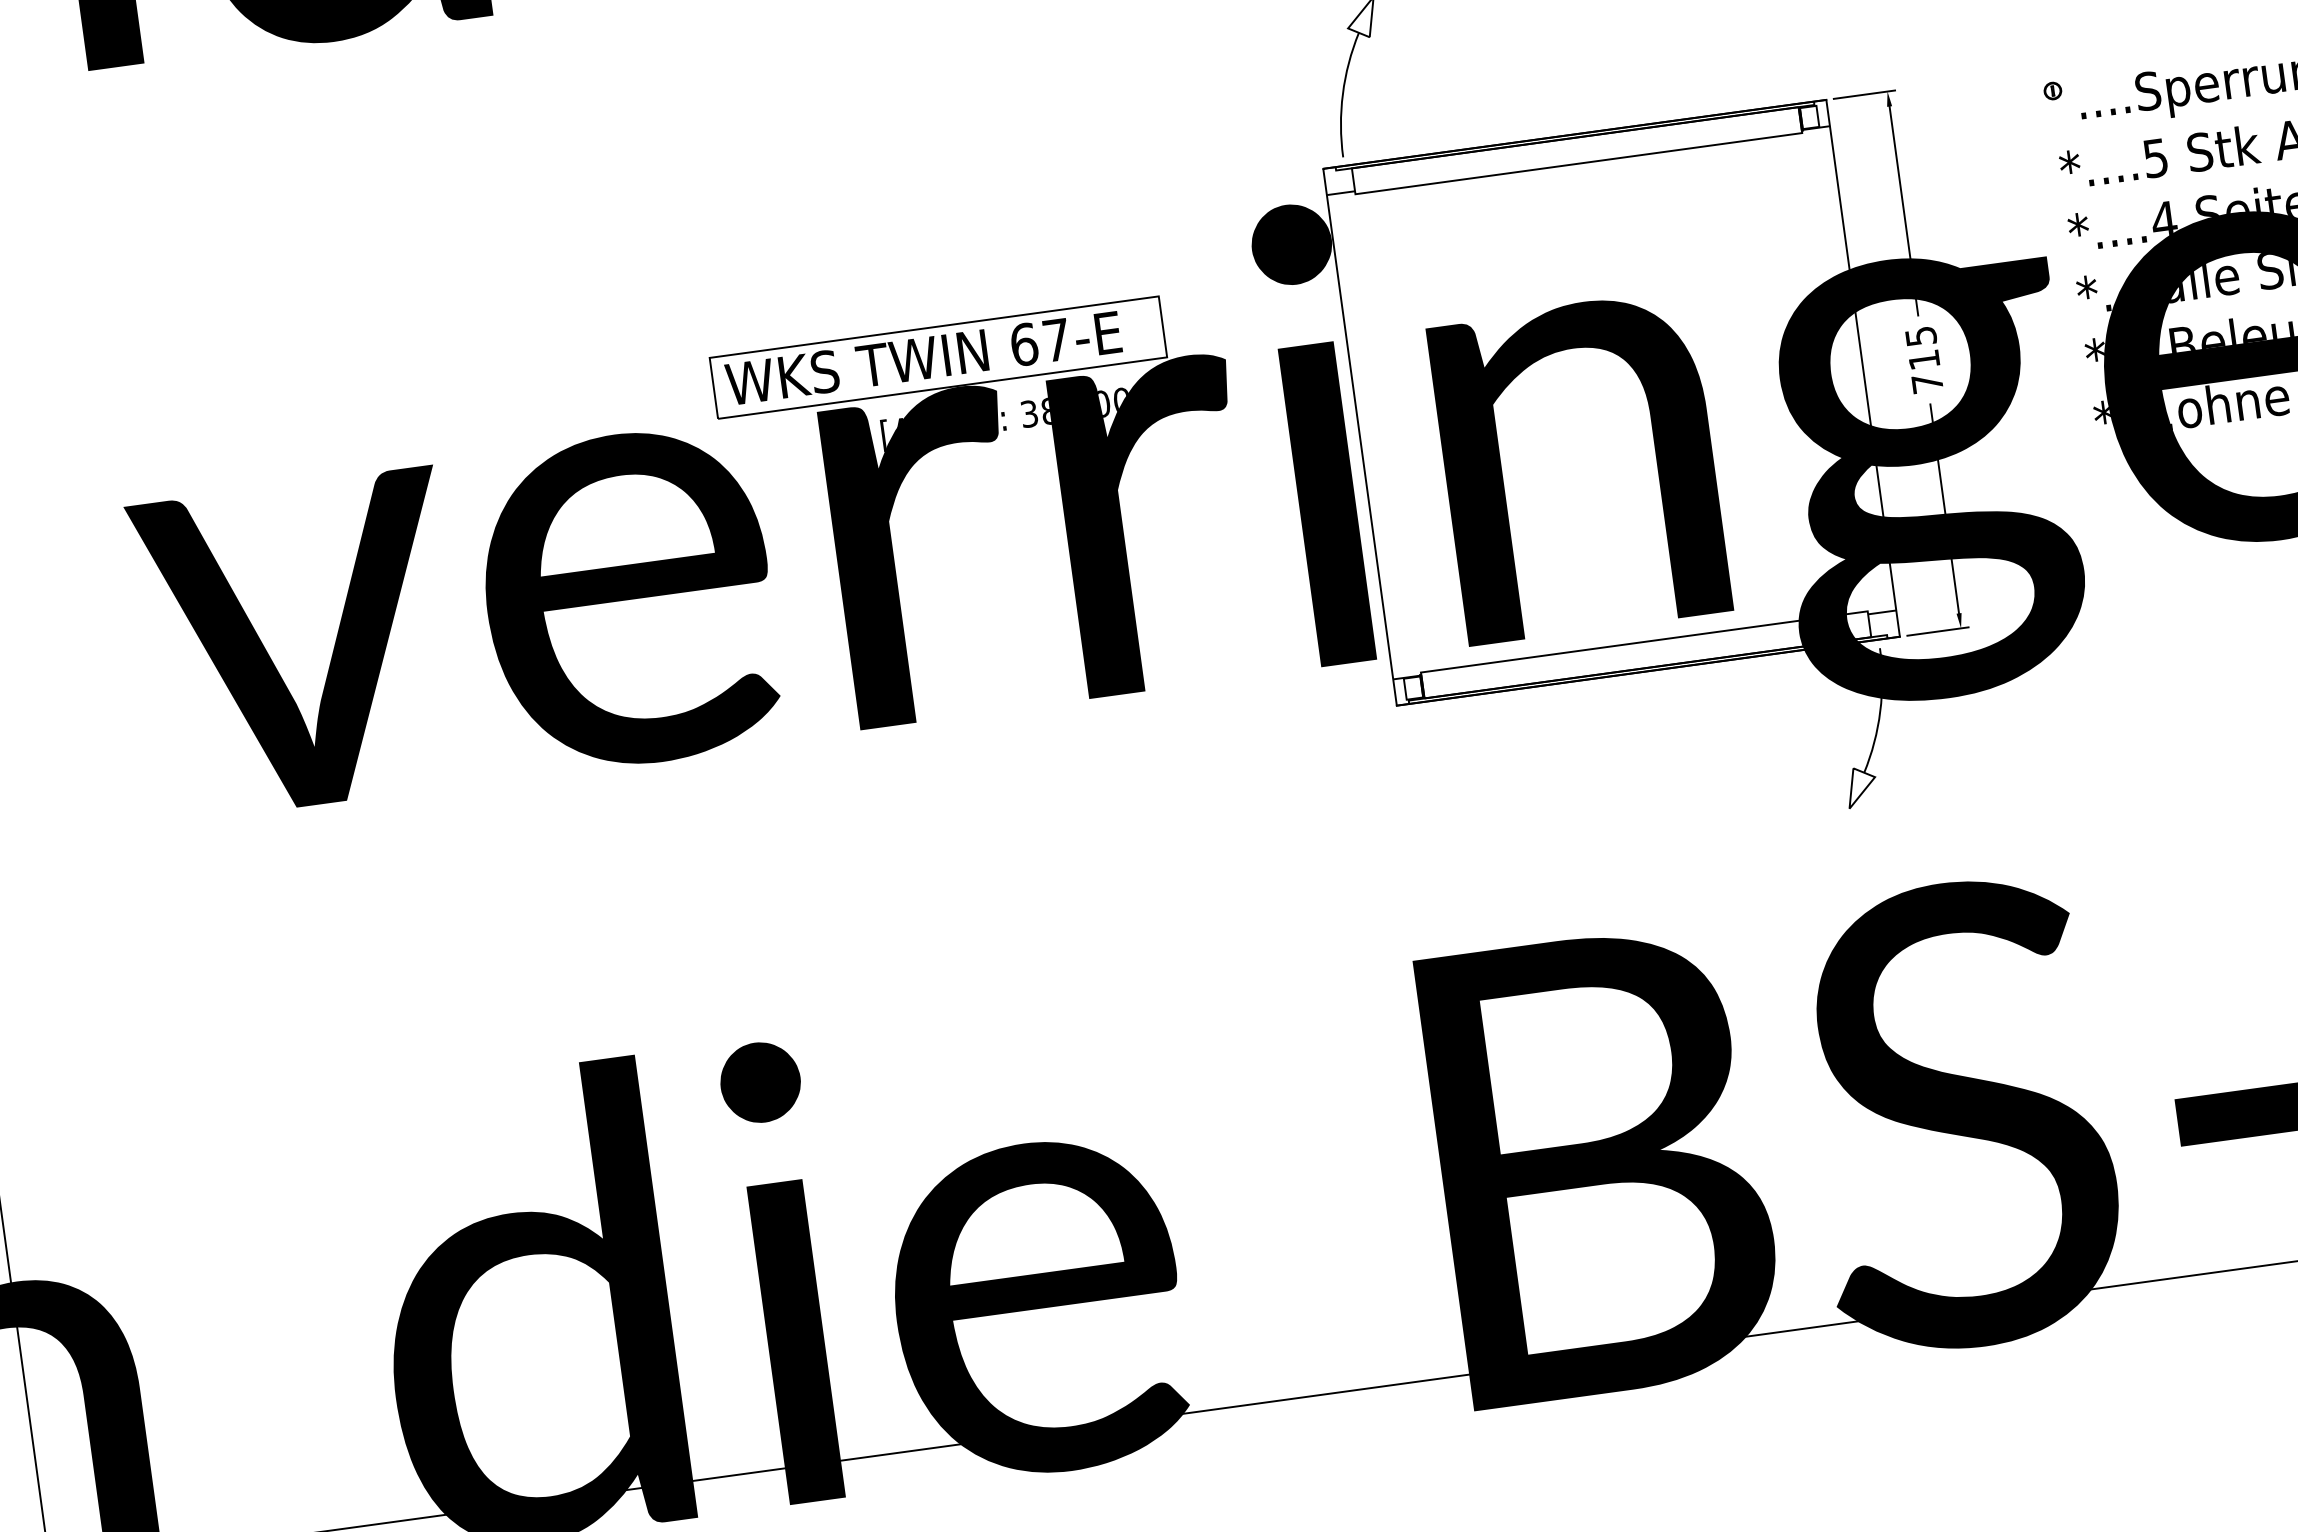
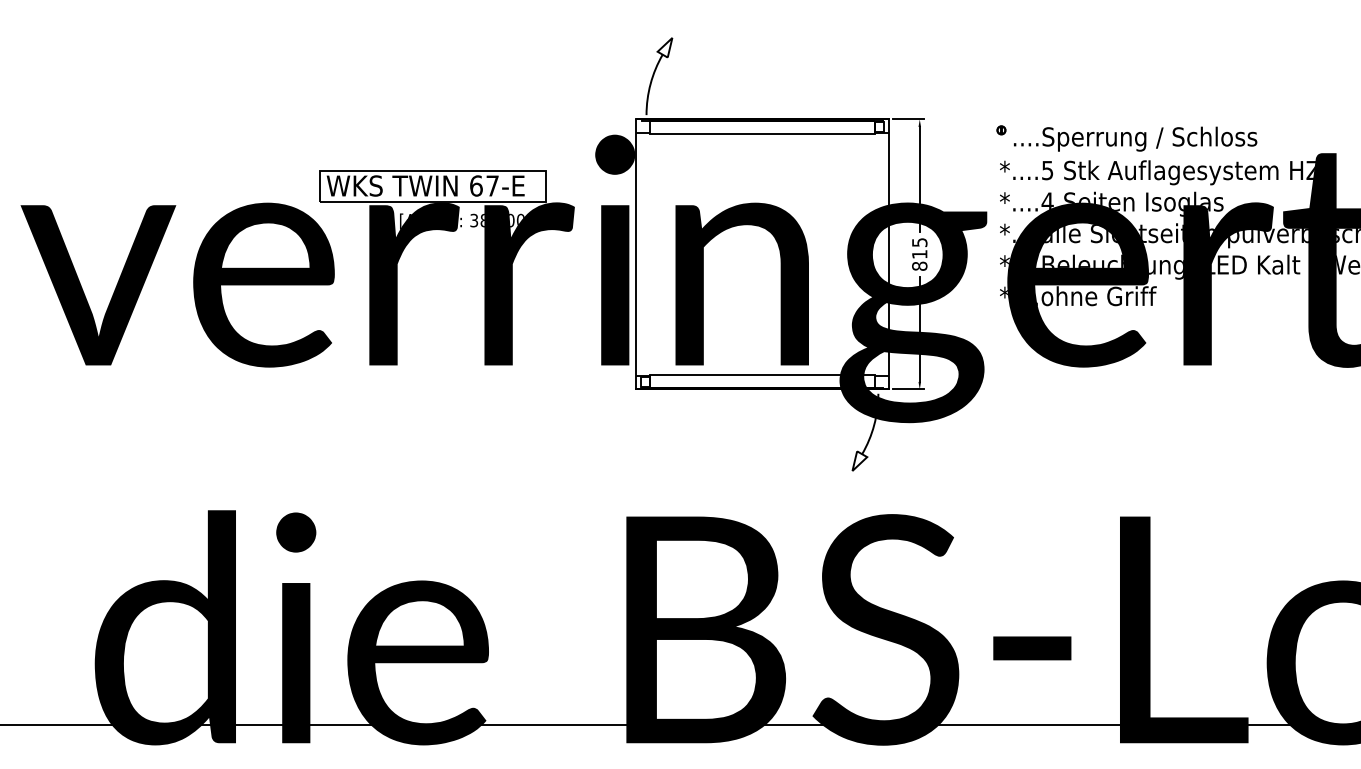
text: (1926, 381) -> (919, 265), 715 -> 815

